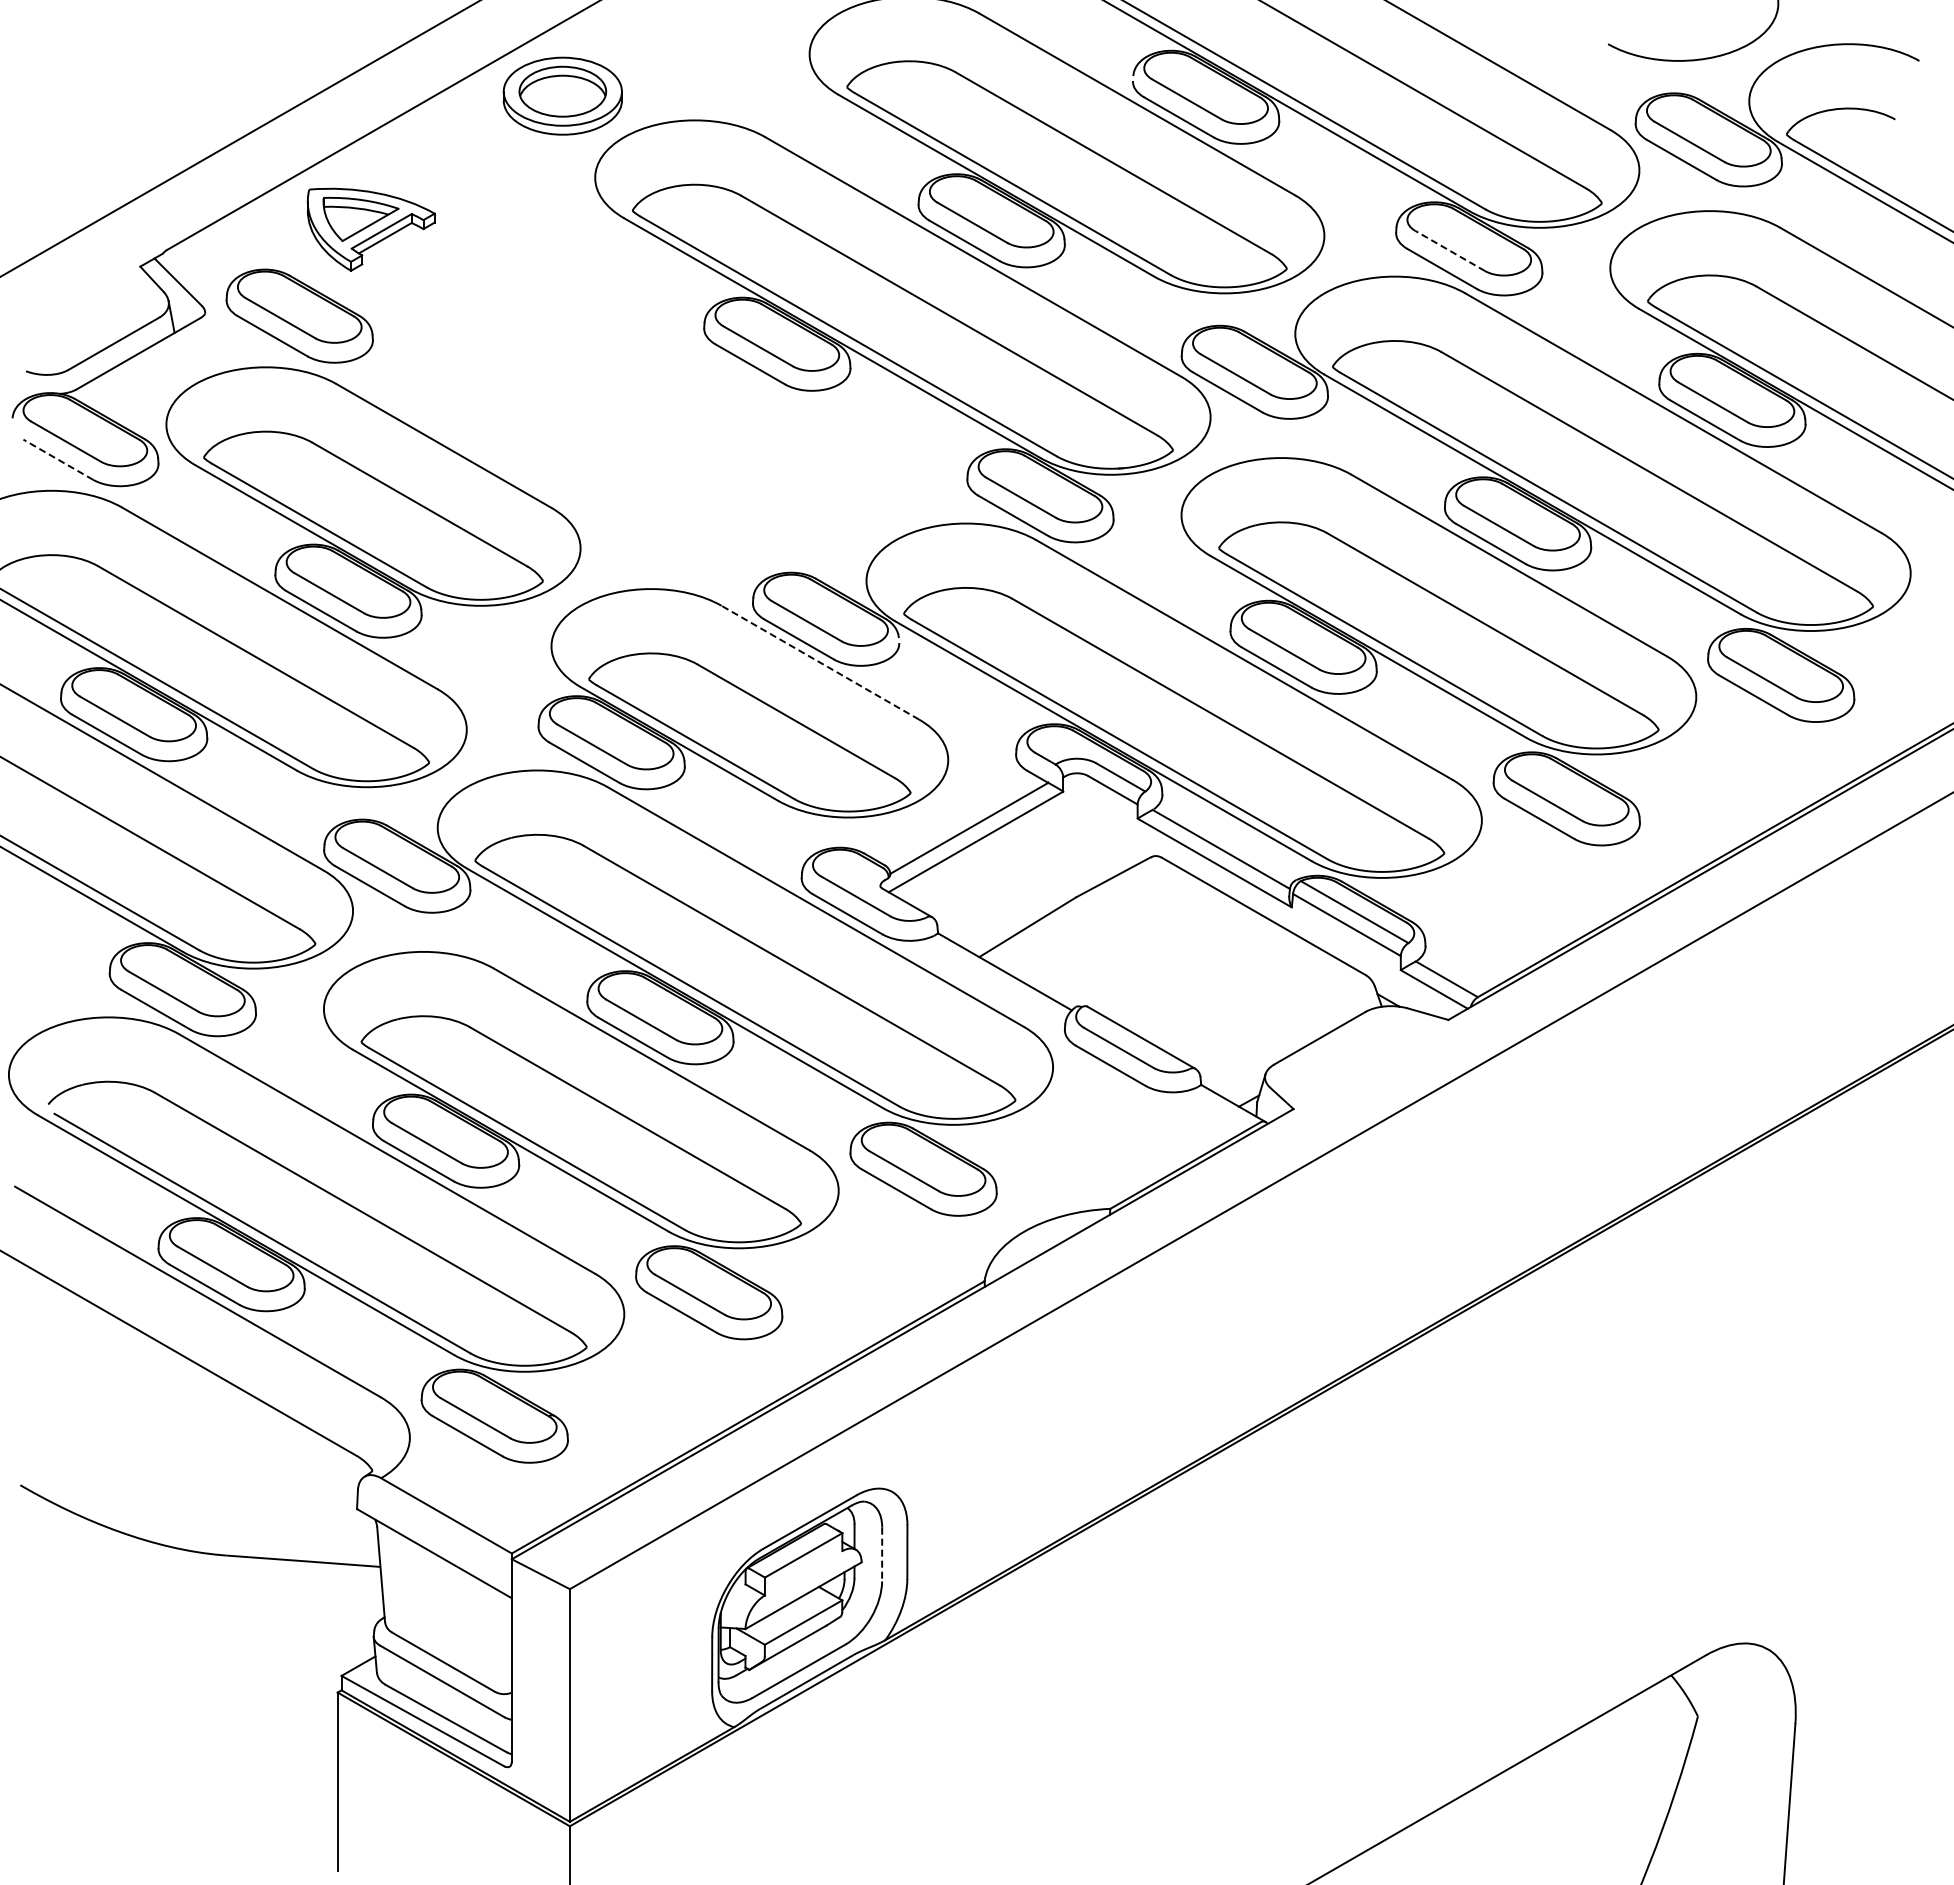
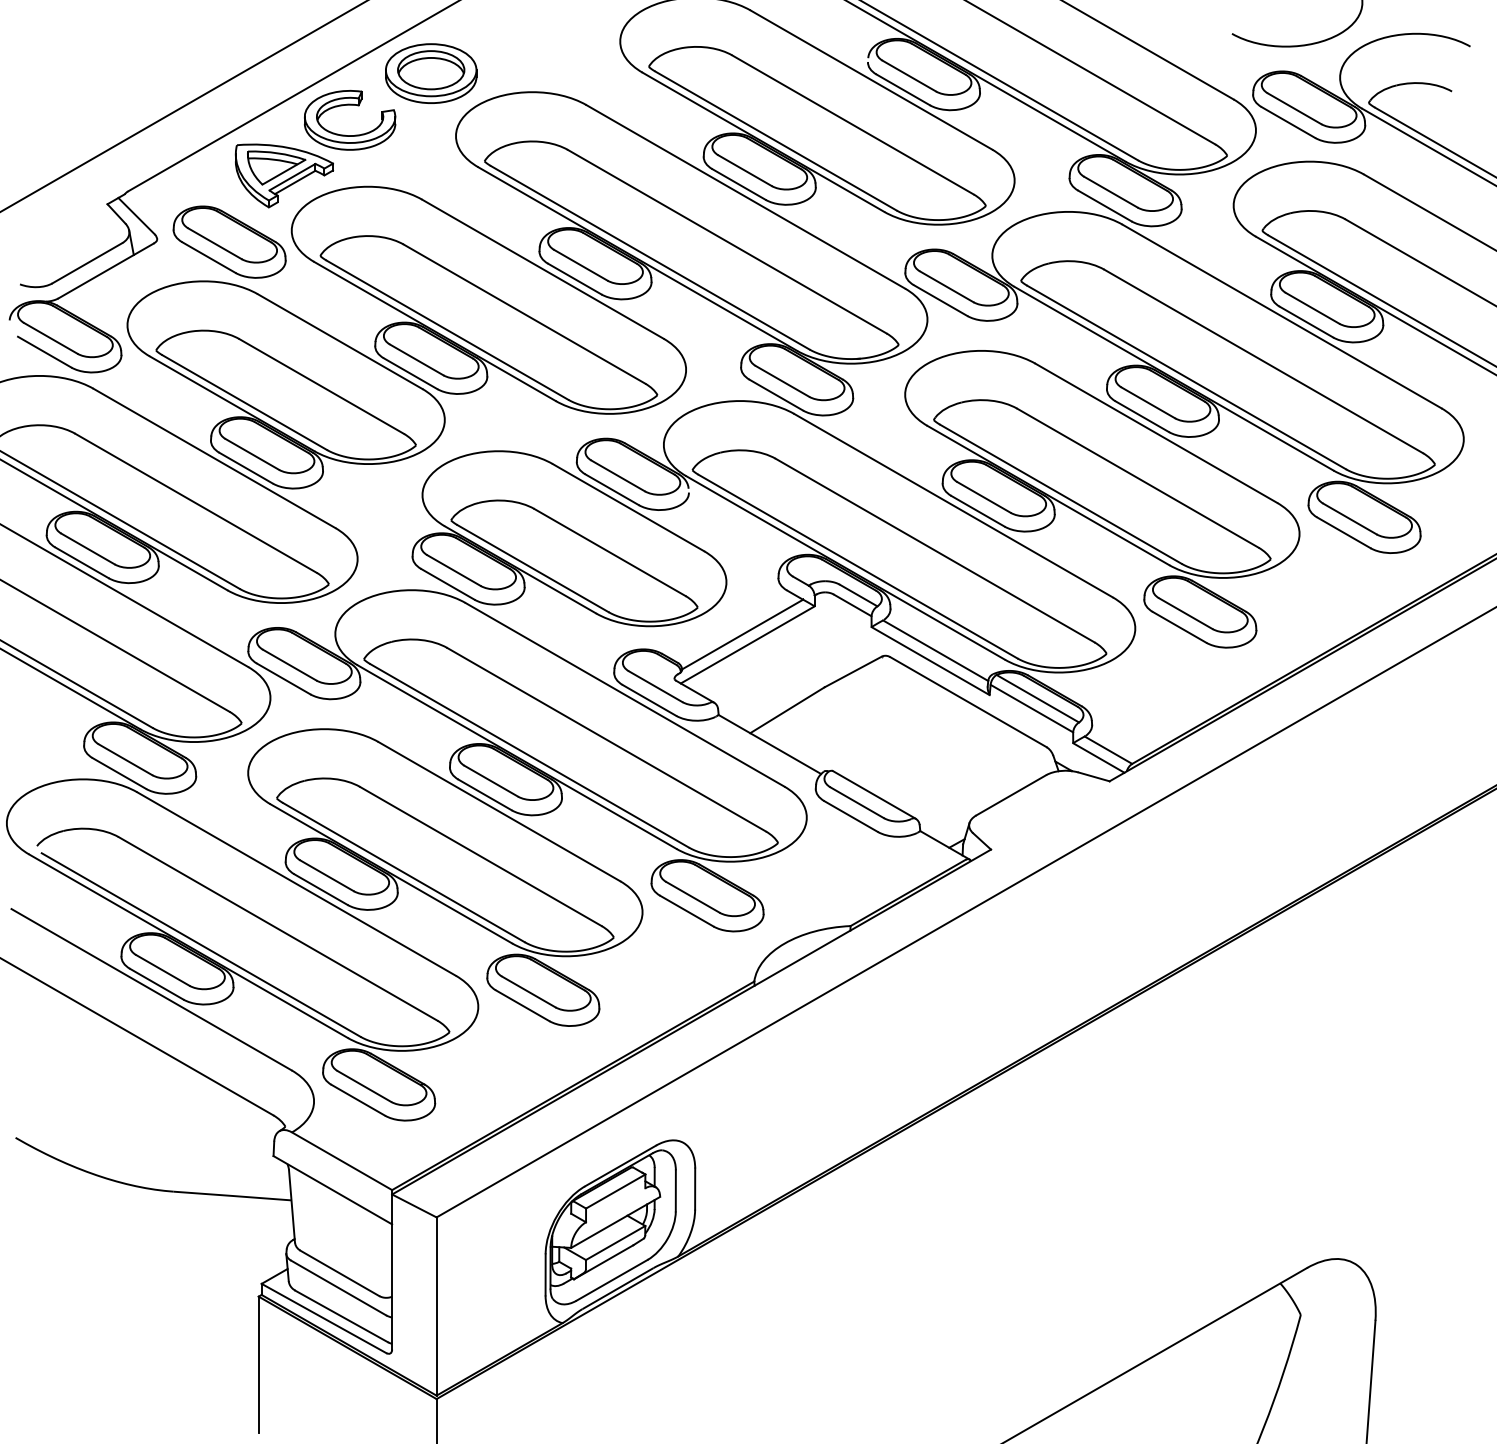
part: (456, 137) -> (349, 105), added
line: (1449, 250) -> (1110, 191), dashed -> solid
part: (638, 392) -> (489, 300), added
line: (57, 459) -> (44, 351), dashed -> solid
line: (820, 662) -> (628, 507), dashed -> solid
line: (882, 1554) -> (676, 1190), dashed -> solid

